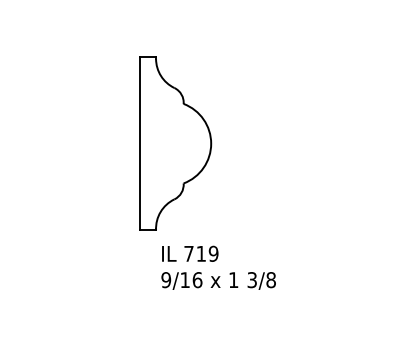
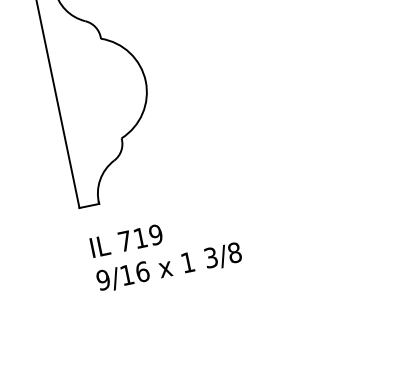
text: (218, 267) -> (165, 250), moved

